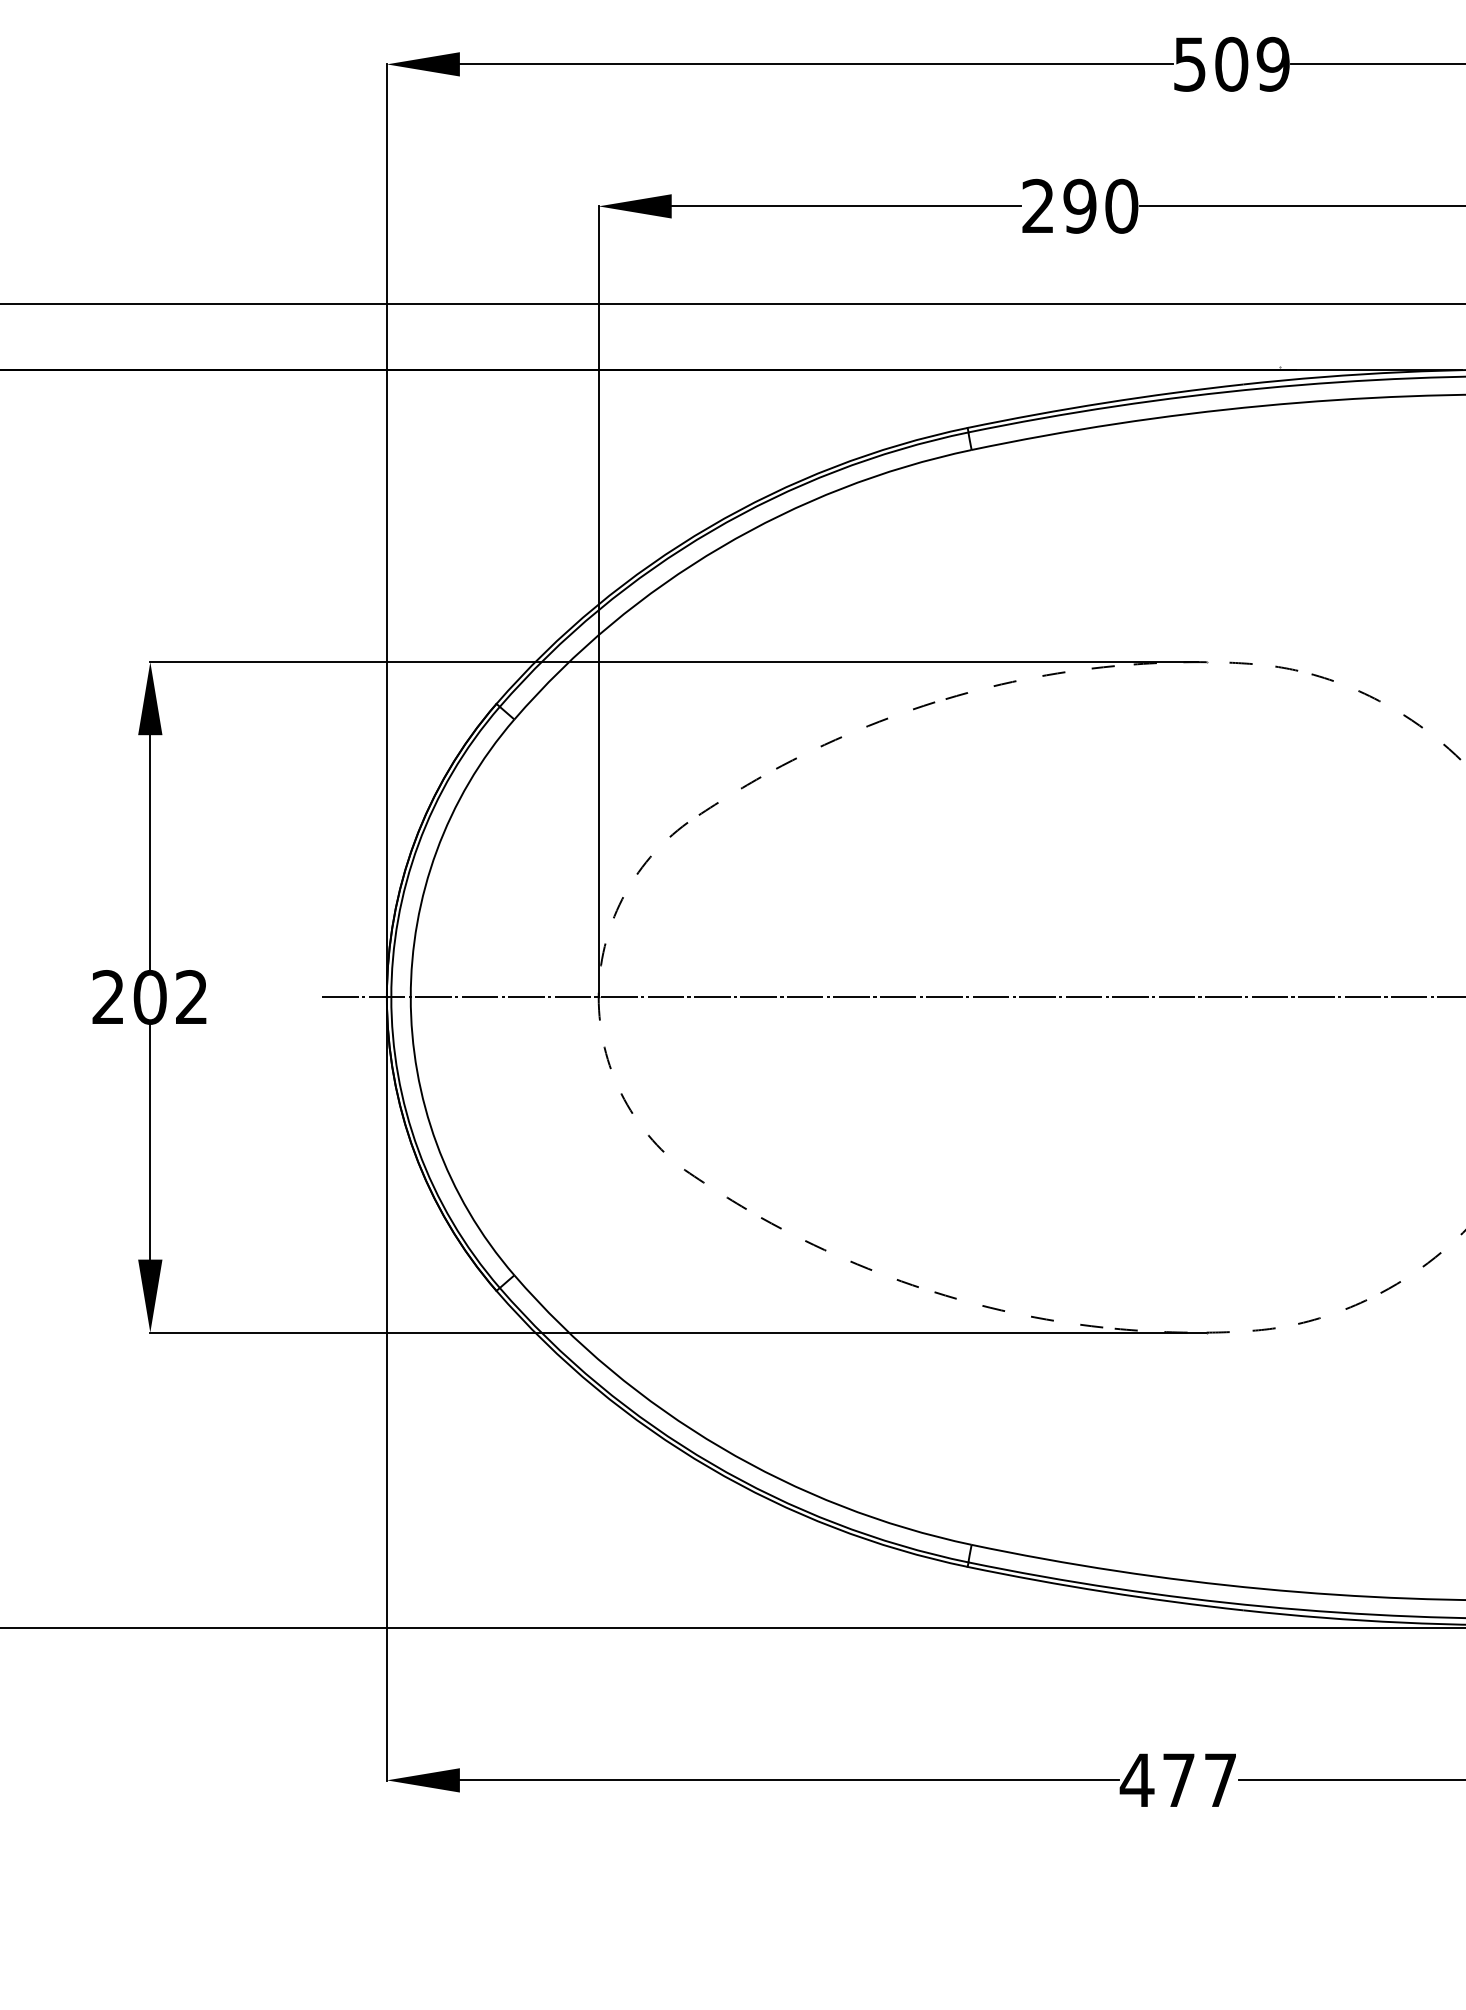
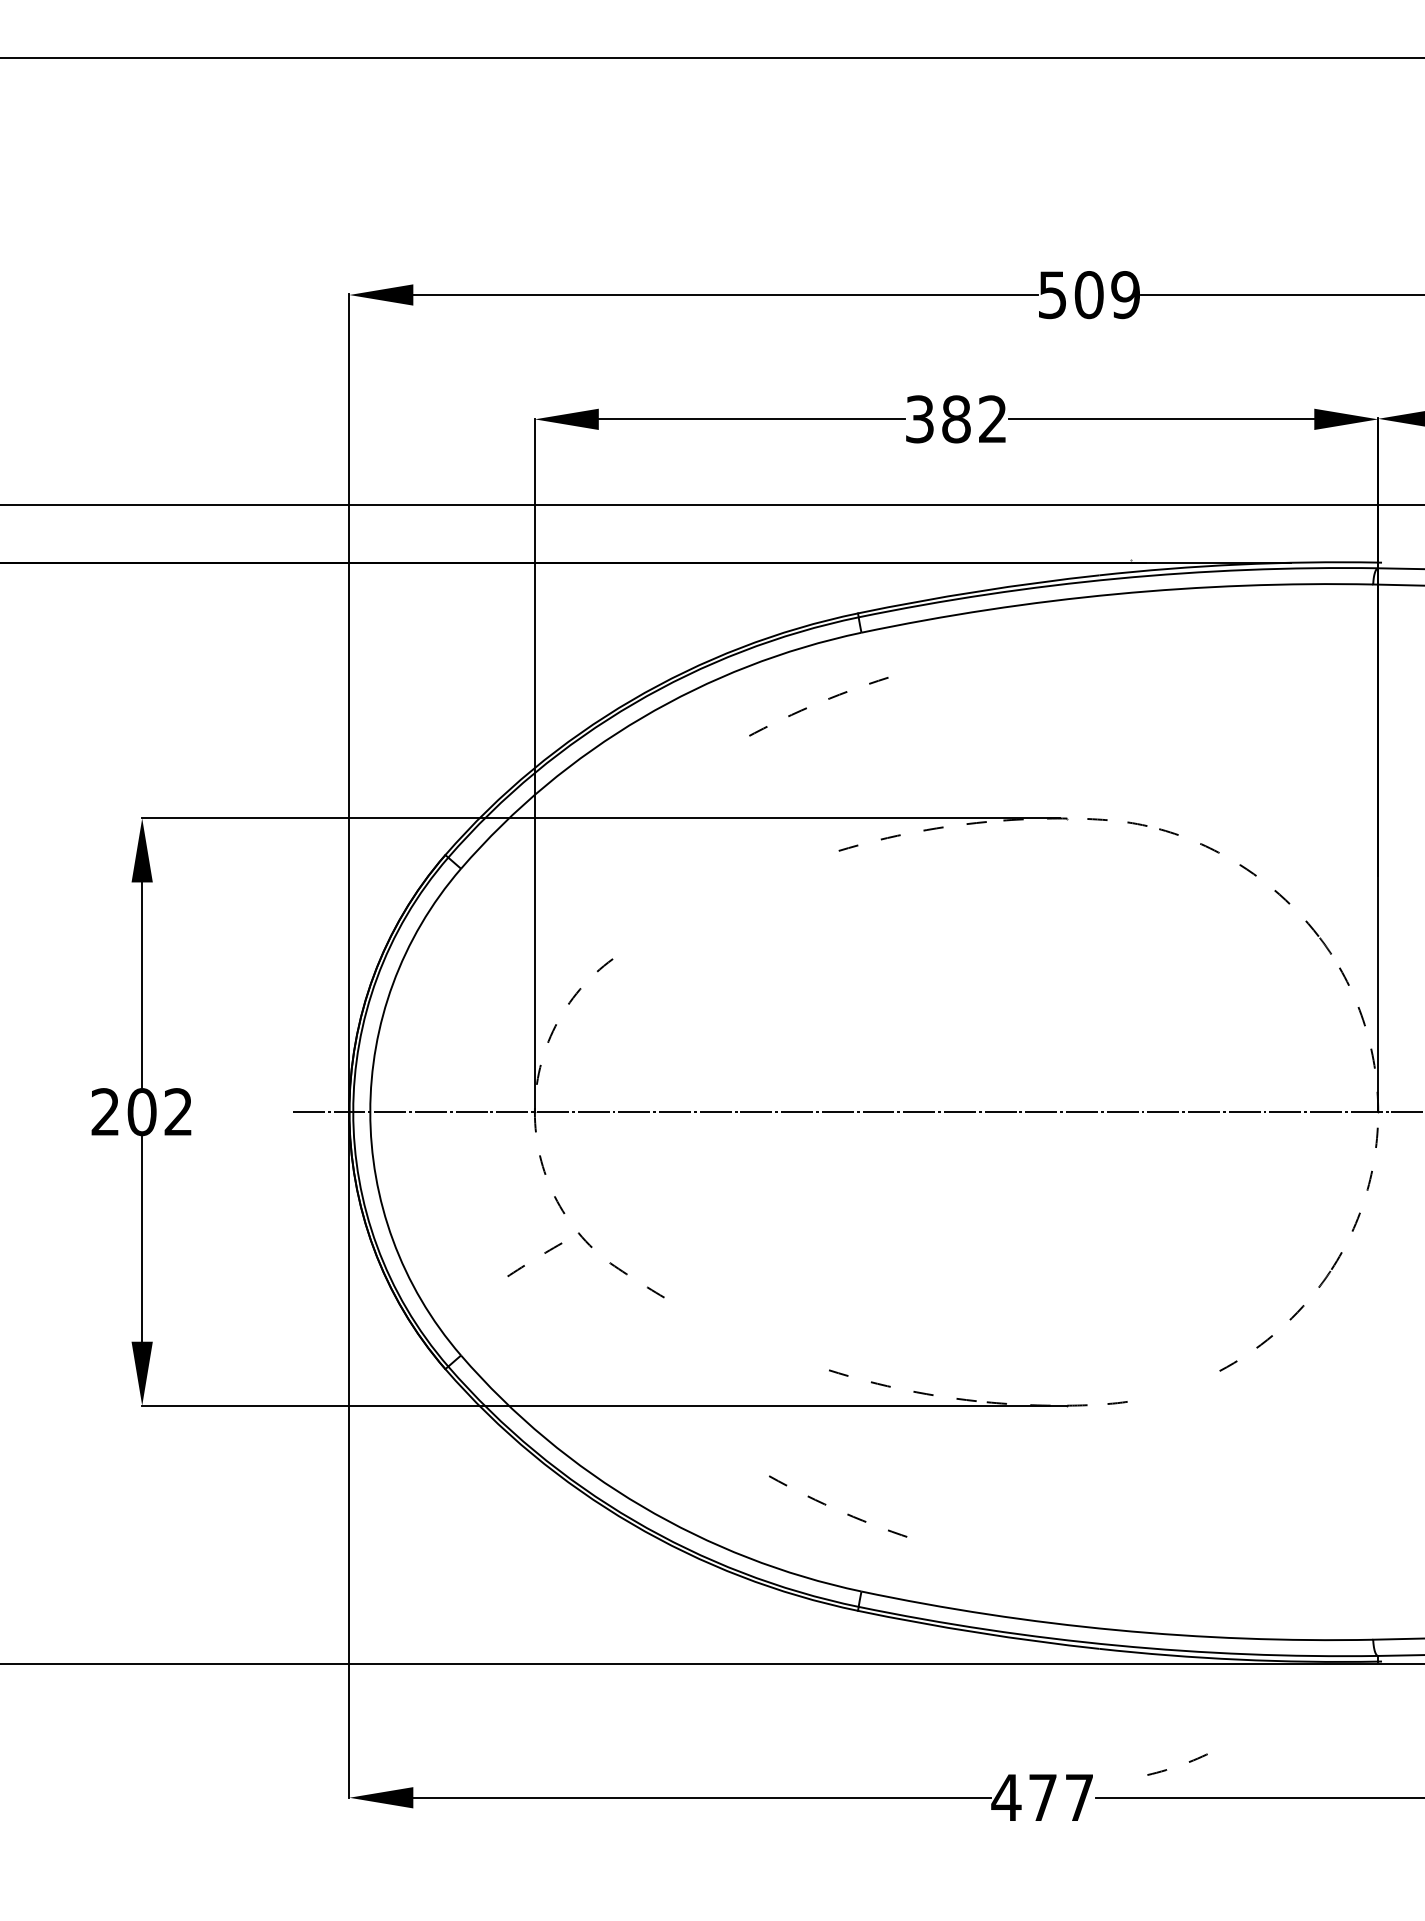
text: (1080, 206) -> (956, 419), 290 -> 382
arc: (841, 736) -> (806, 707), moved
arc: (741, 788) -> (544, 1253), moved
arc: (850, 1260) -> (847, 1513), moved
arc: (1345, 1308) -> (1188, 1761), moved

